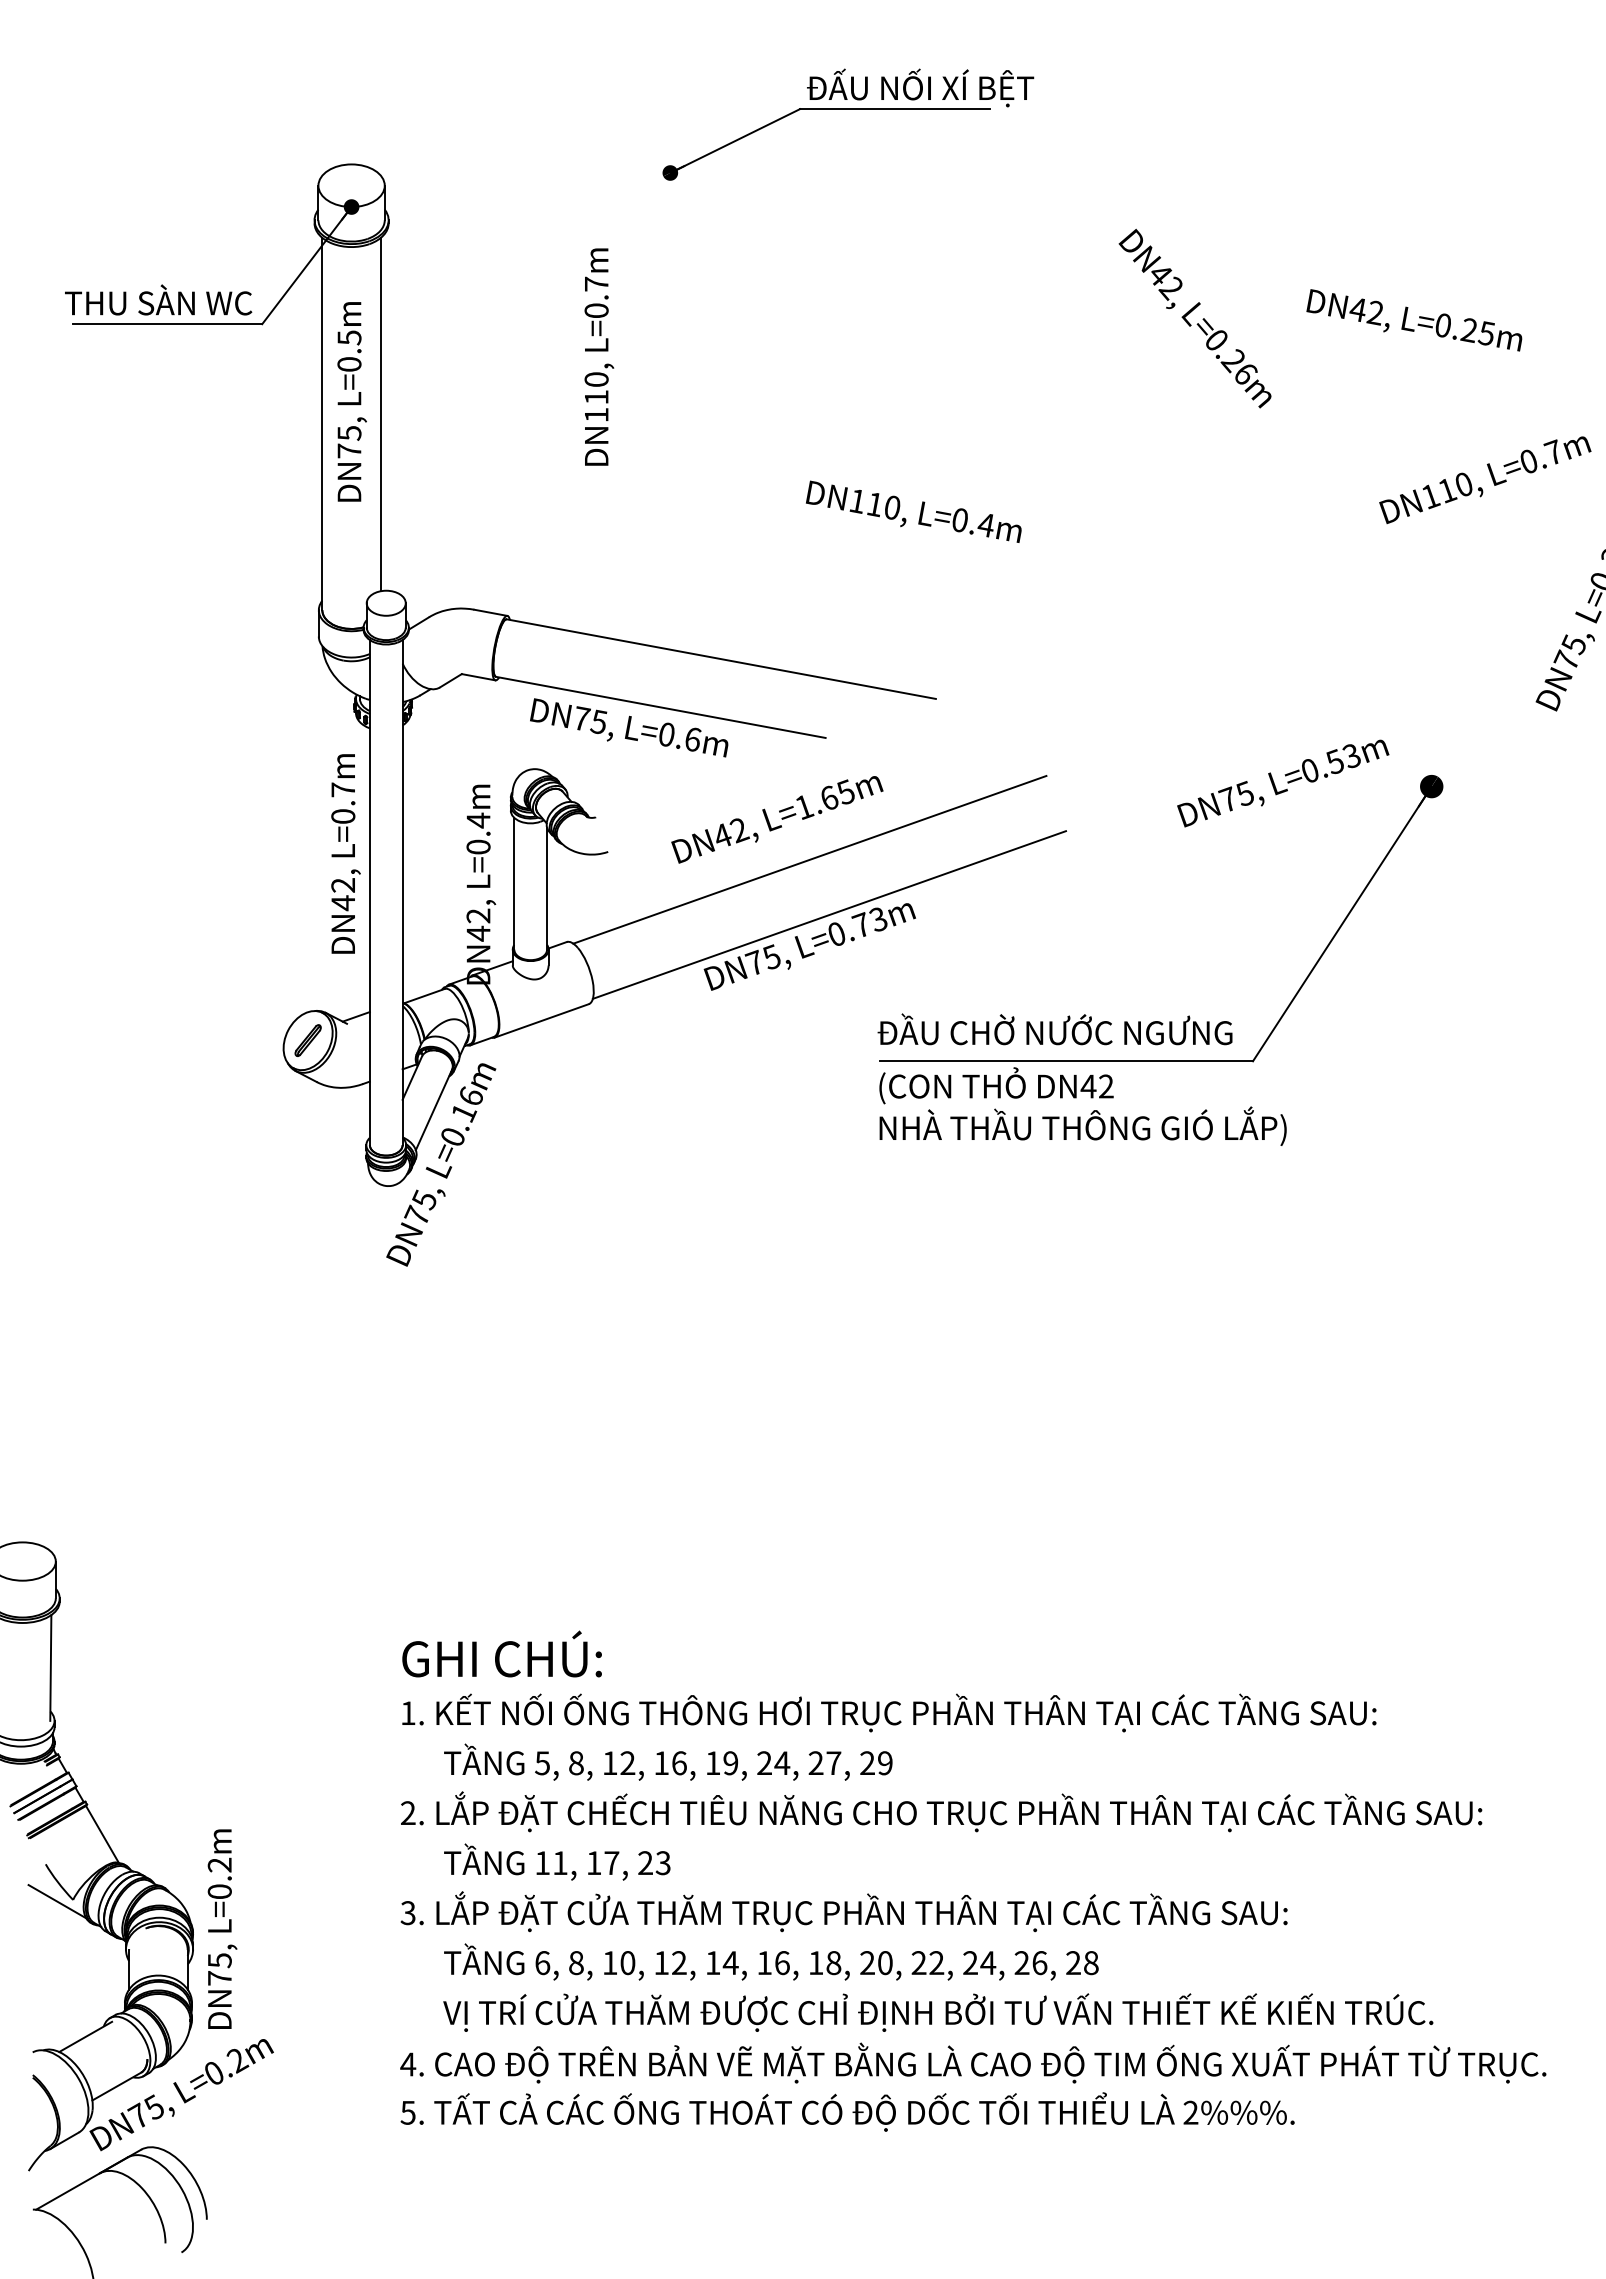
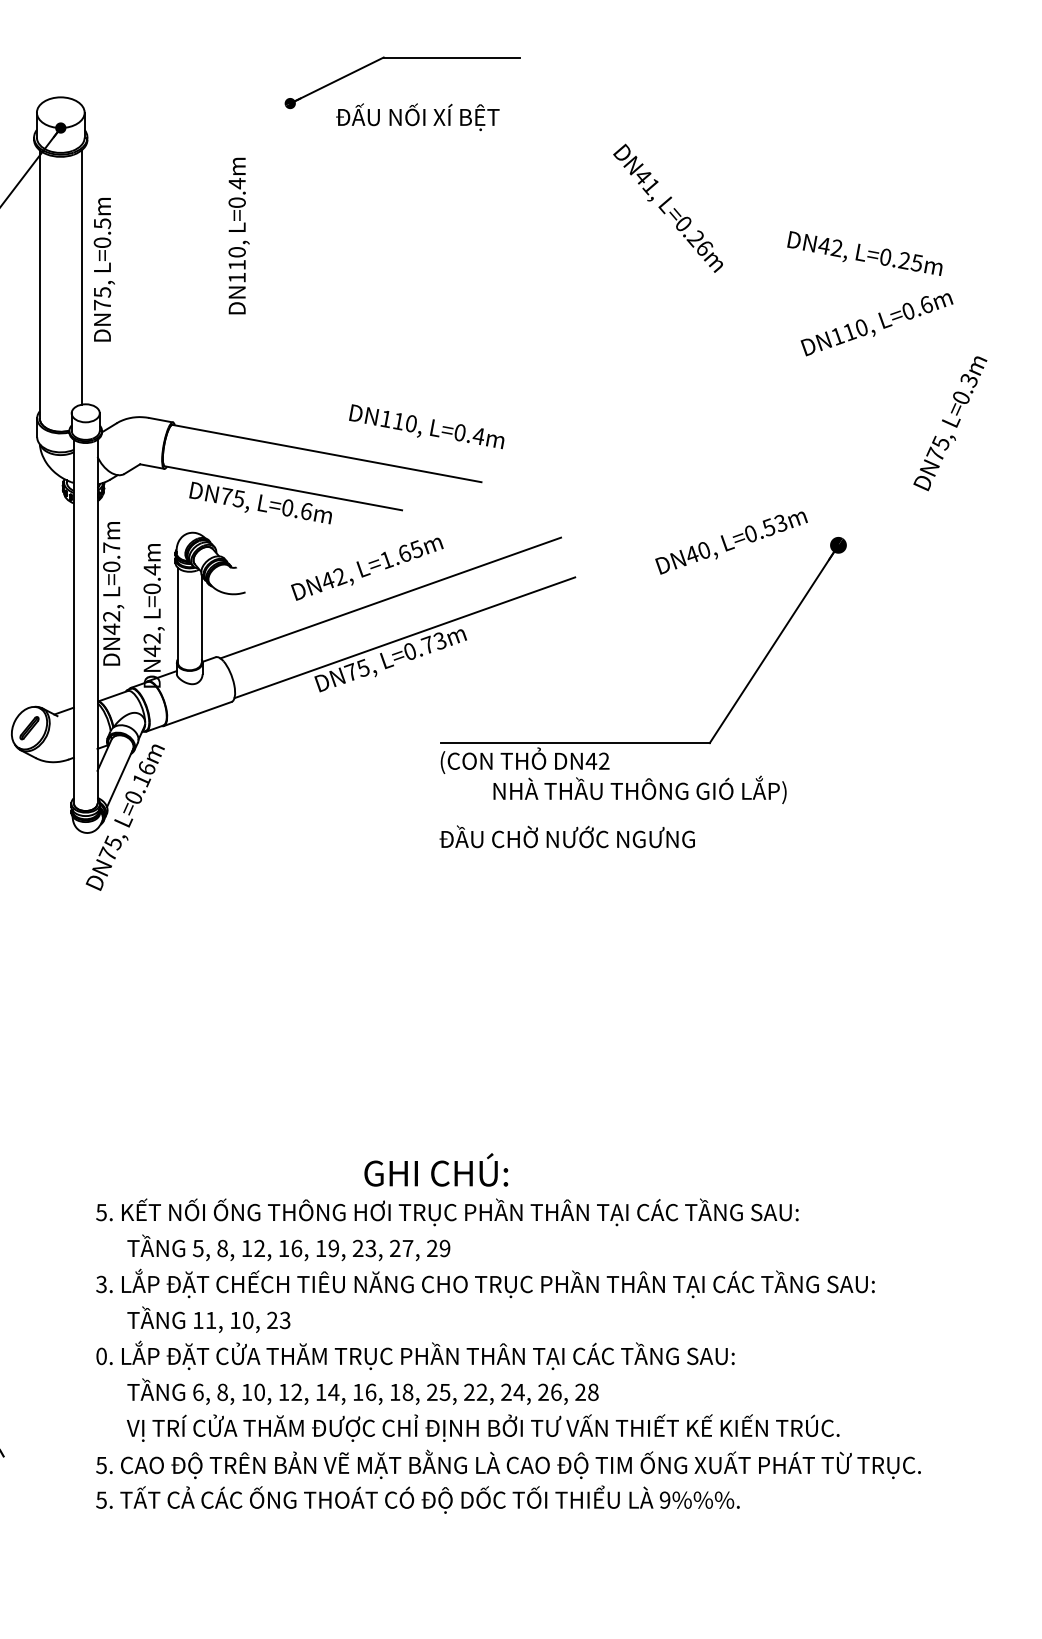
text: (920, 87) -> (417, 116), moved
text: (596, 284) -> (237, 183), L=0.7m -> L=0.4m
text: (1170, 288) -> (650, 186), DN42, -> DN41,
text: (1414, 320) -> (864, 253), moved
text: (351, 401) -> (103, 269), moved
text: (1553, 451) -> (926, 304), L=0.7m -> L=0.6m
text: (913, 511) -> (426, 426), moved
text: (1235, 796) -> (697, 552), DN75, -> DN40,
text: (345, 853) -> (113, 593), moved
text: (1054, 1029) -> (566, 836), moved
text: (1082, 1125) -> (639, 789), moved
text: (501, 1653) -> (435, 1169), moved
text: (407, 1713) -> (101, 1212), 1. -> 5.
text: (782, 1763) -> (371, 1248), 24, -> 23,
text: (407, 1813) -> (101, 1284), 2. -> 3.
text: (611, 1863) -> (247, 1320), 17, -> 10,
text: (407, 1913) -> (101, 1356), 3. -> 0.
text: (884, 1963) -> (444, 1392), 20, -> 25,
text: (408, 2064) -> (101, 1465), 4. -> 5.
text: (1190, 2112) -> (664, 1499), 2%%%. -> 9%%%.

